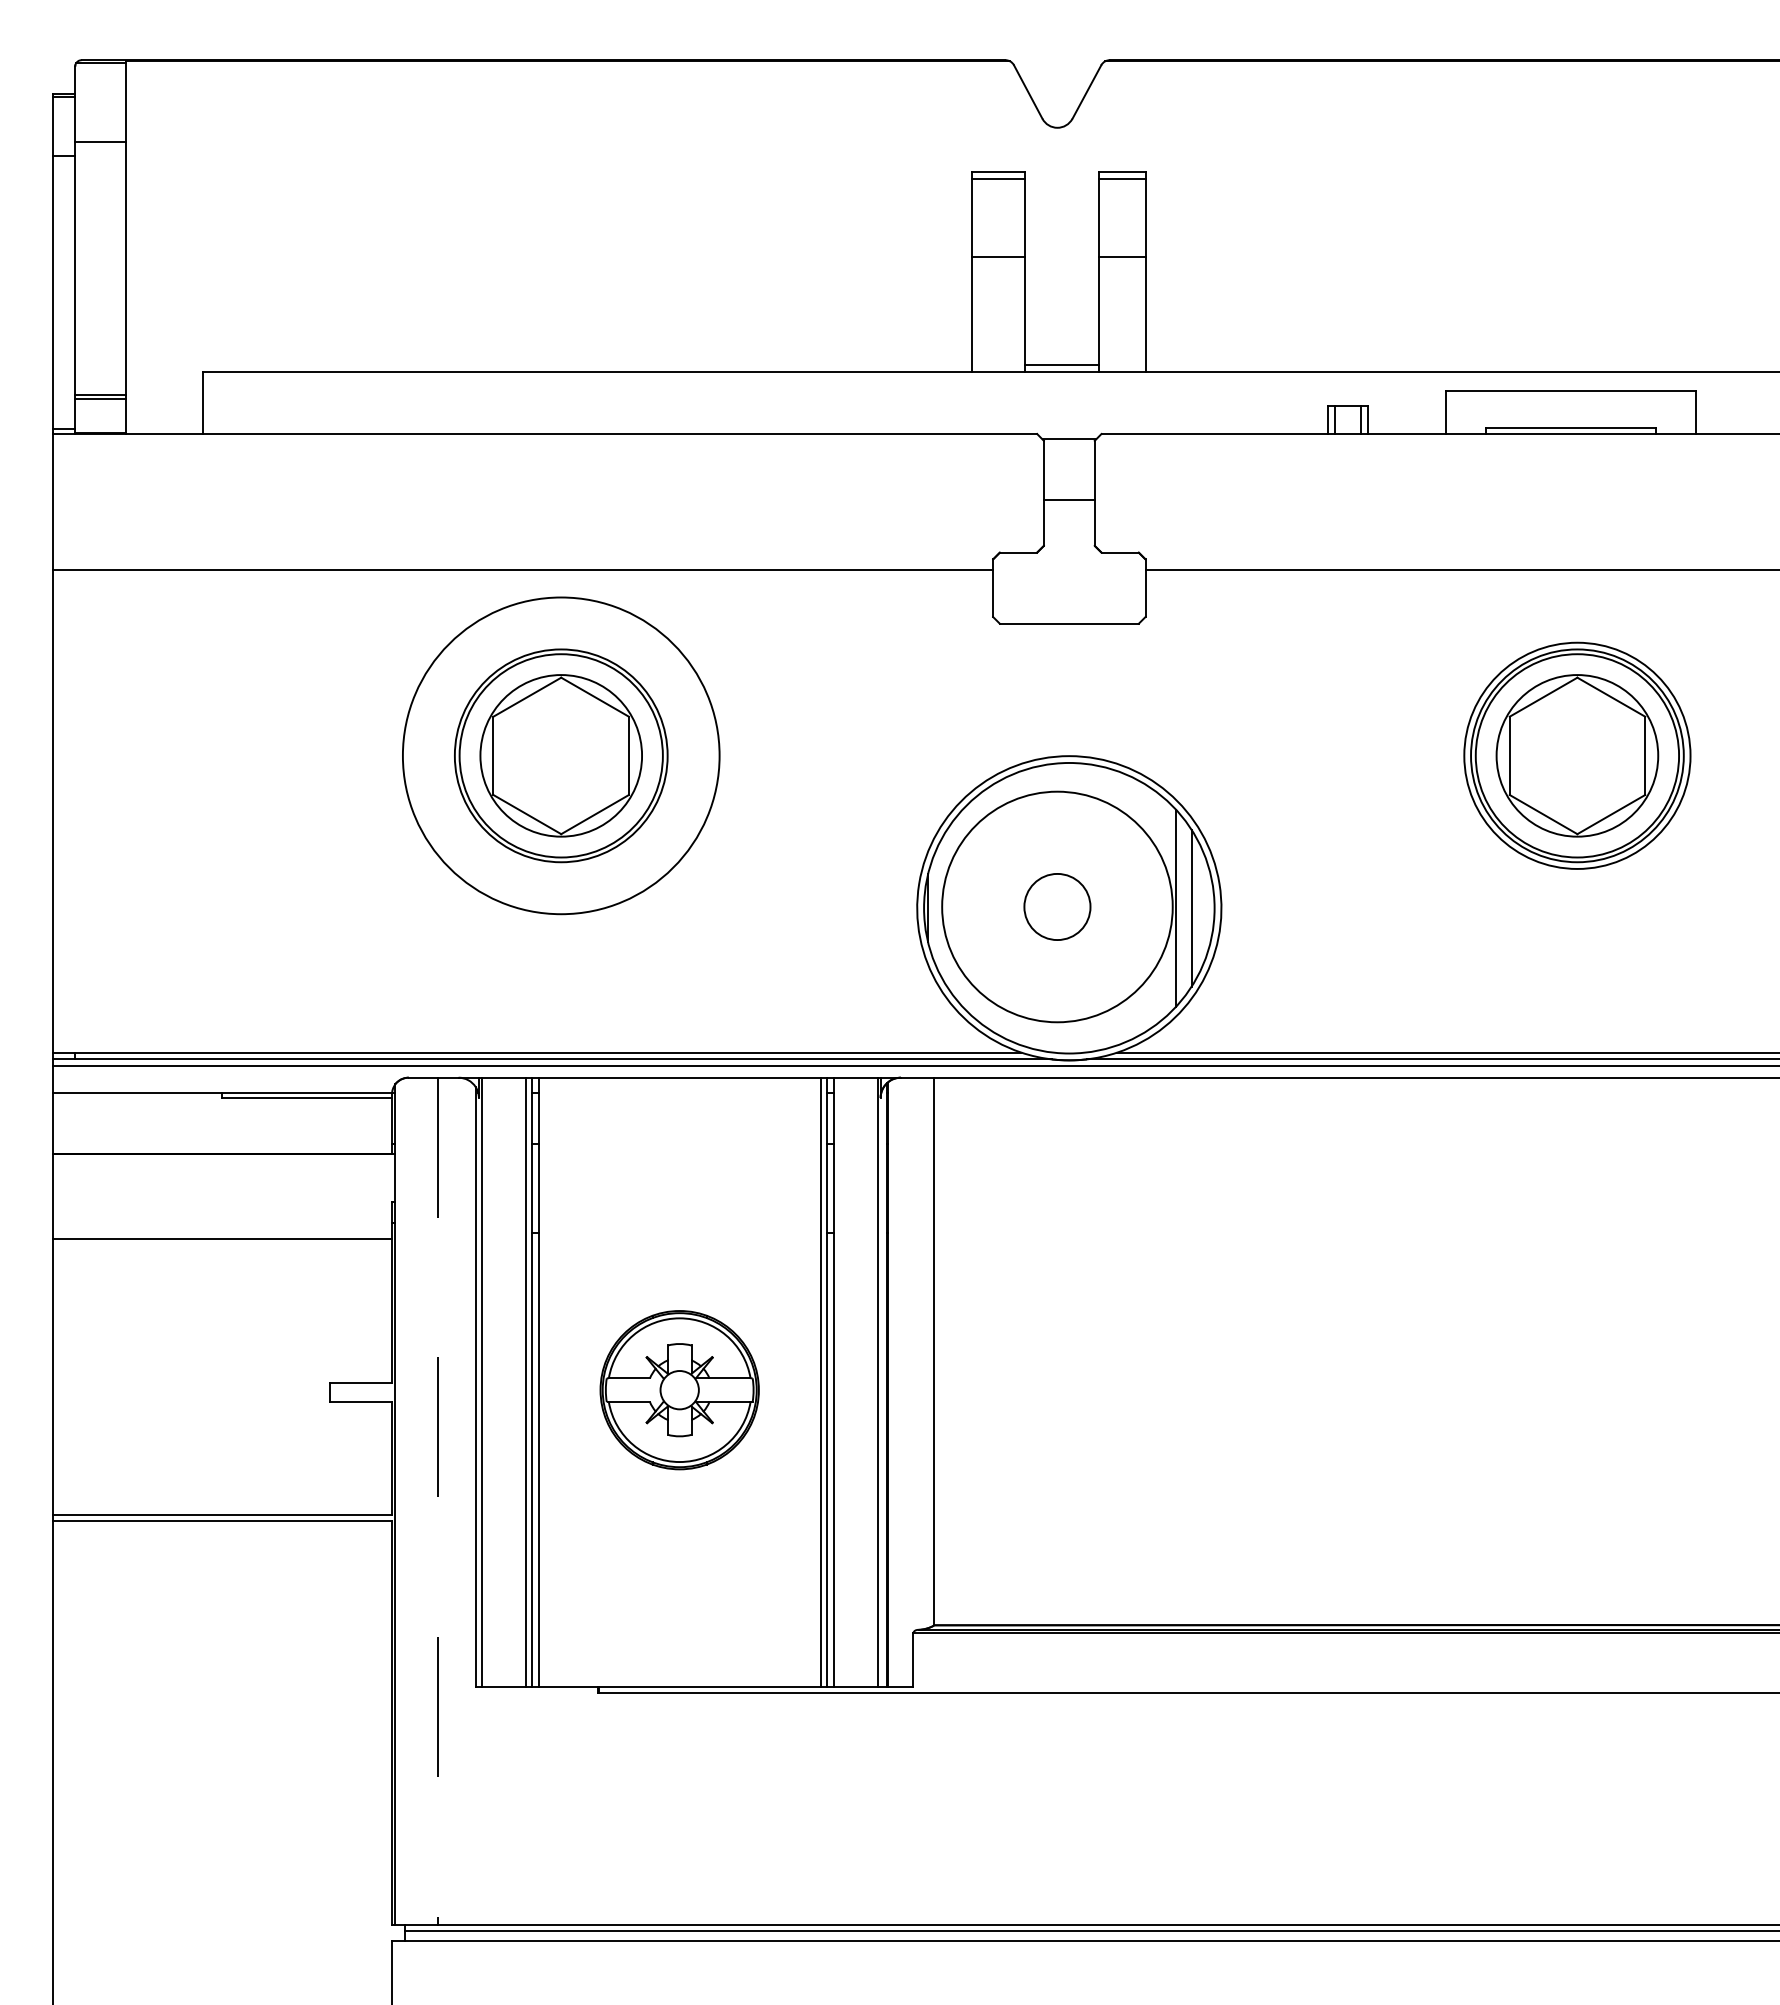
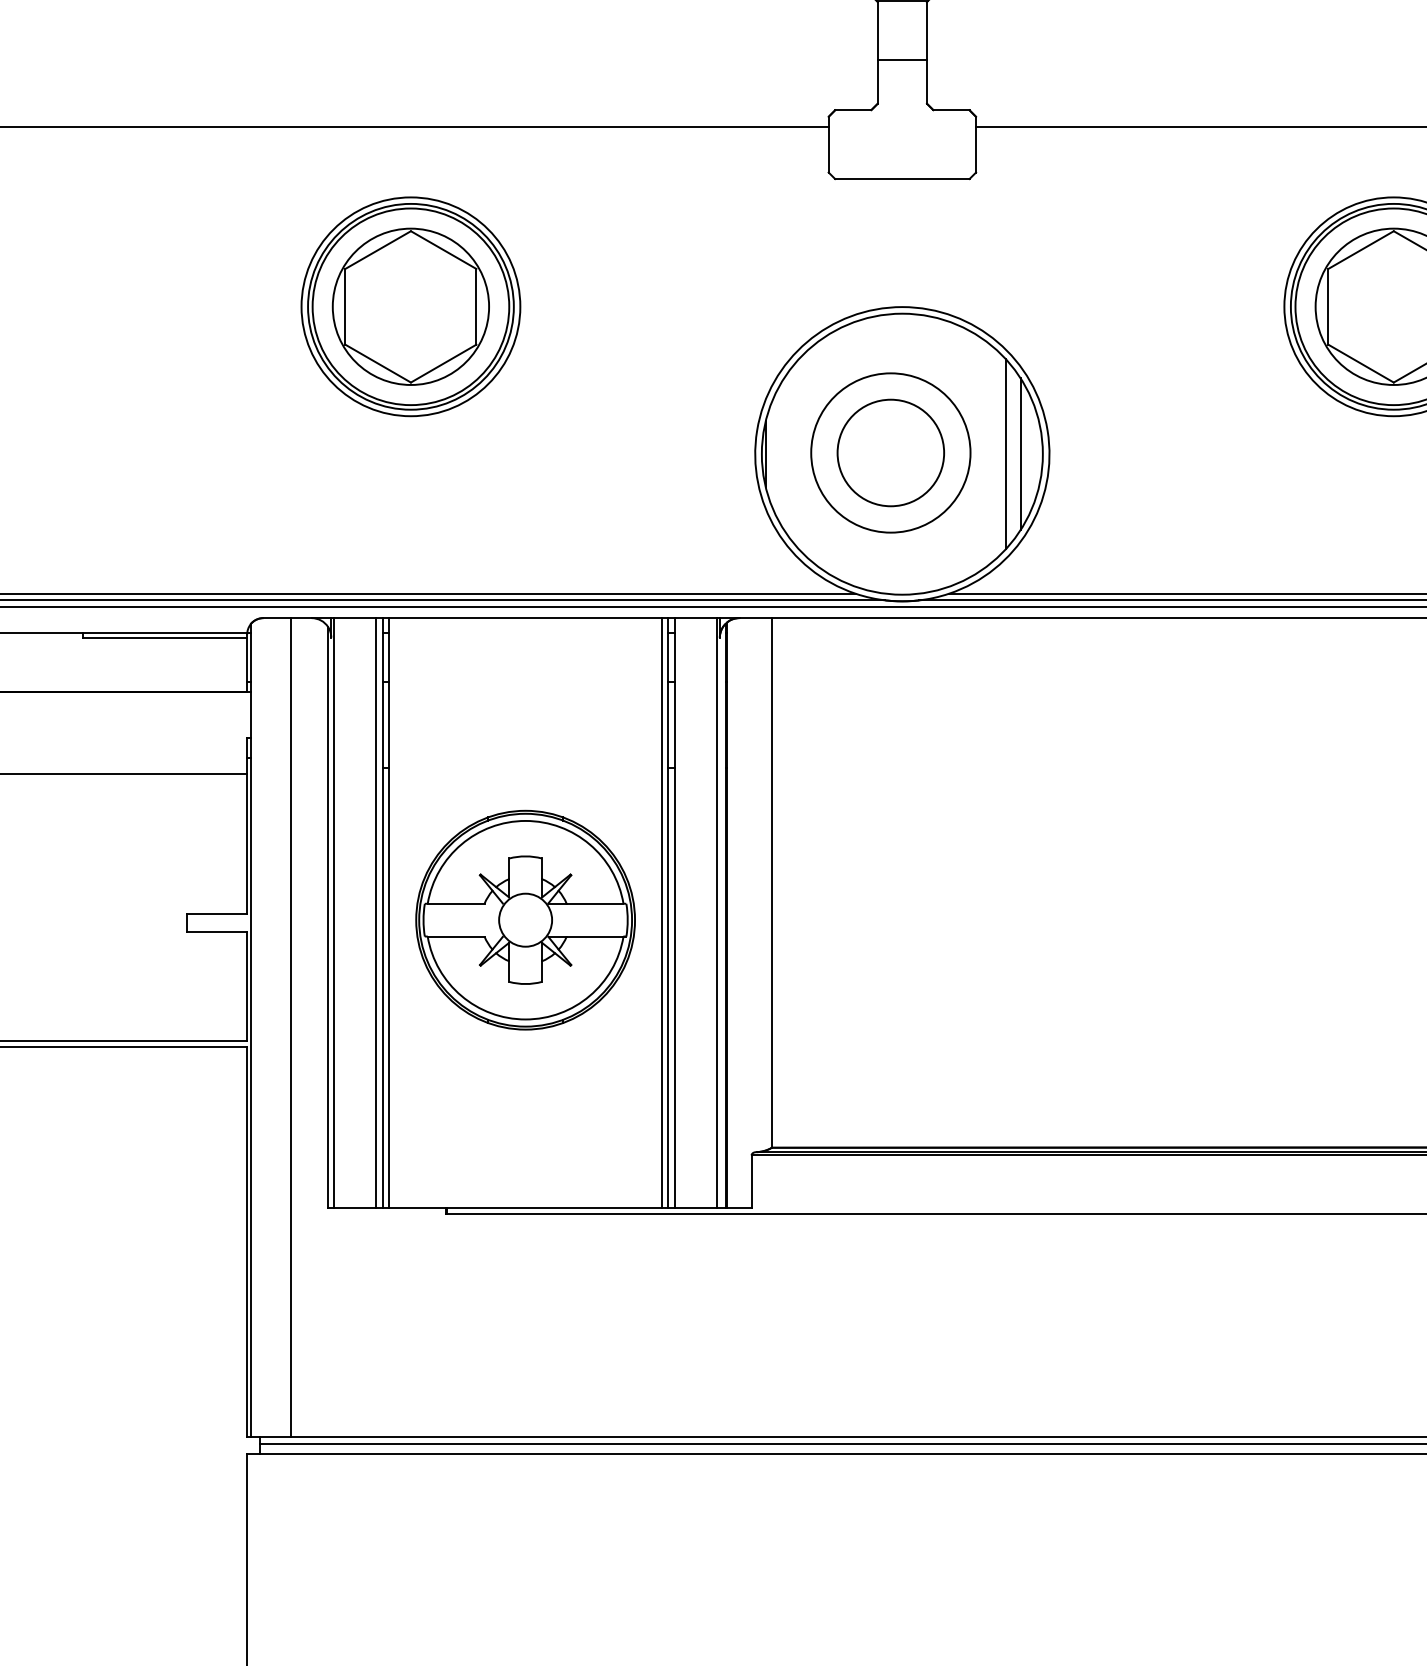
circle: (561, 755) -> (411, 306), size x0.71
circle: (1057, 906) -> (890, 452), size x0.71
circle: (1057, 906) -> (890, 452), size x1.67
part: (679, 1390) -> (525, 920), size x1.43
line: (437, 1501) -> (291, 1028), dashed -> solid

